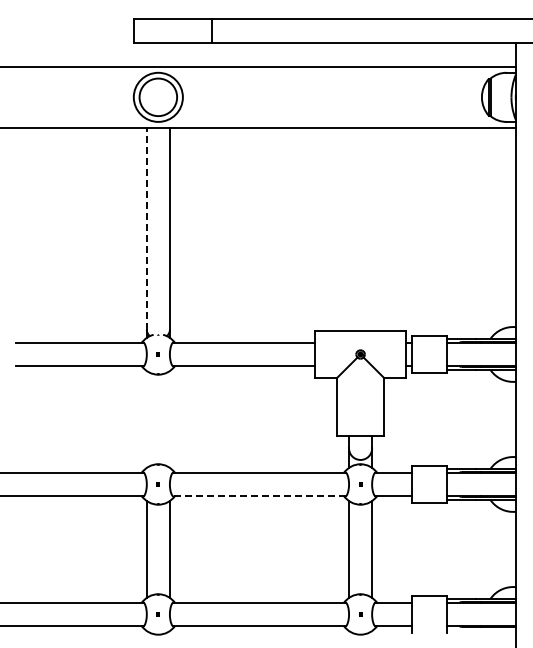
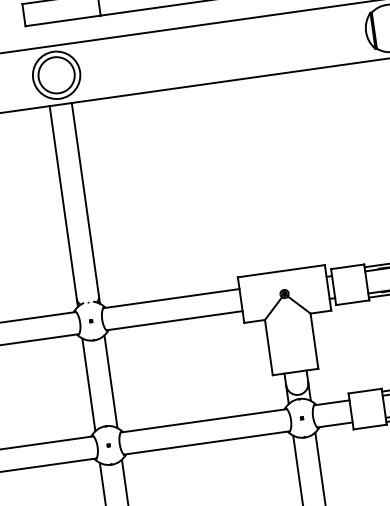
line: (146, 228) -> (62, 202), dashed -> solid
line: (146, 419) -> (88, 384), added
line: (169, 419) -> (110, 381), added
line: (259, 496) -> (207, 443), dashed -> solid

